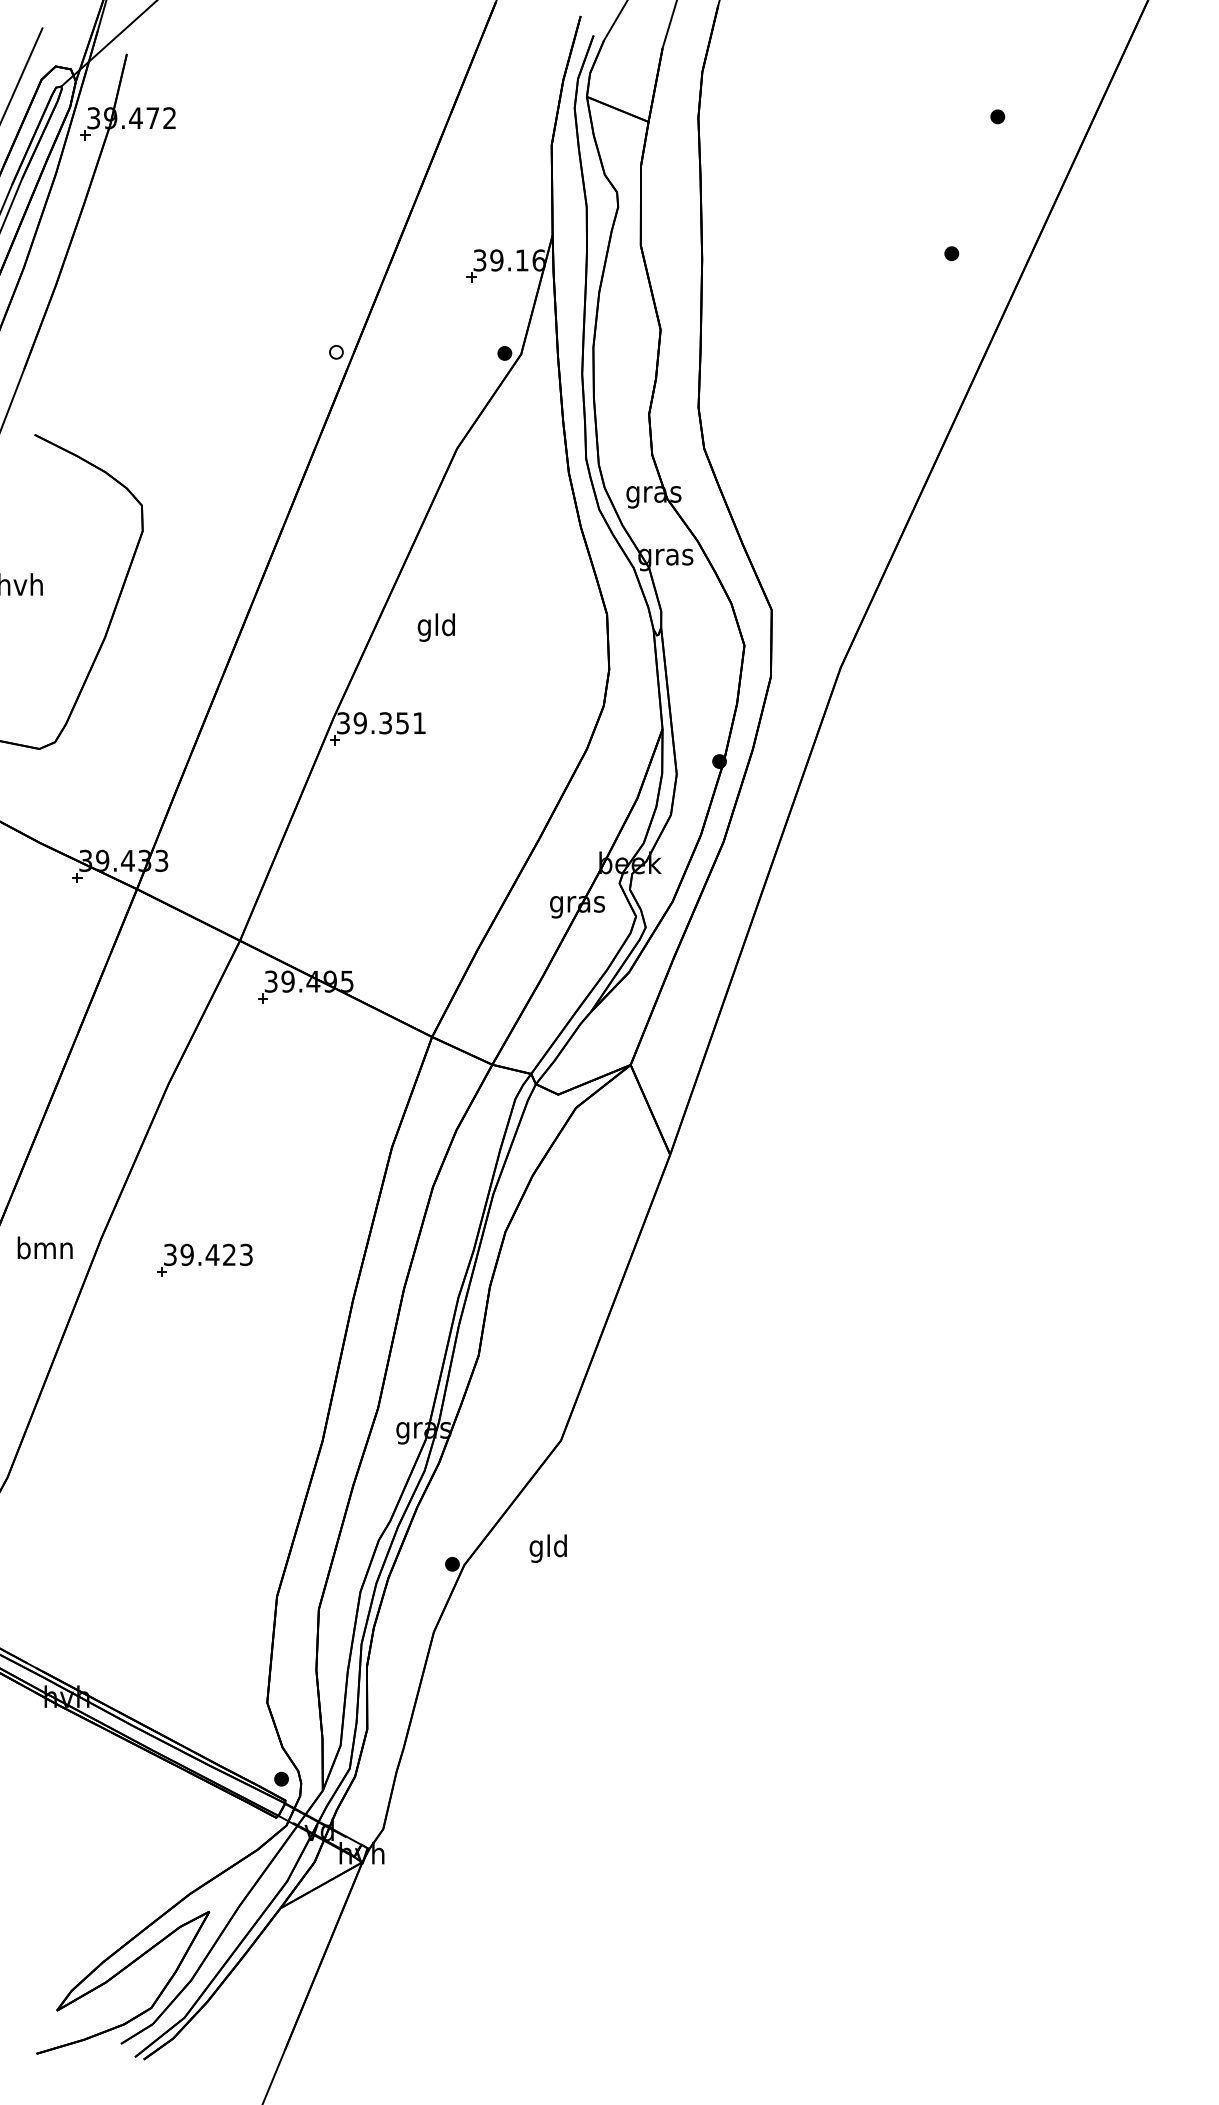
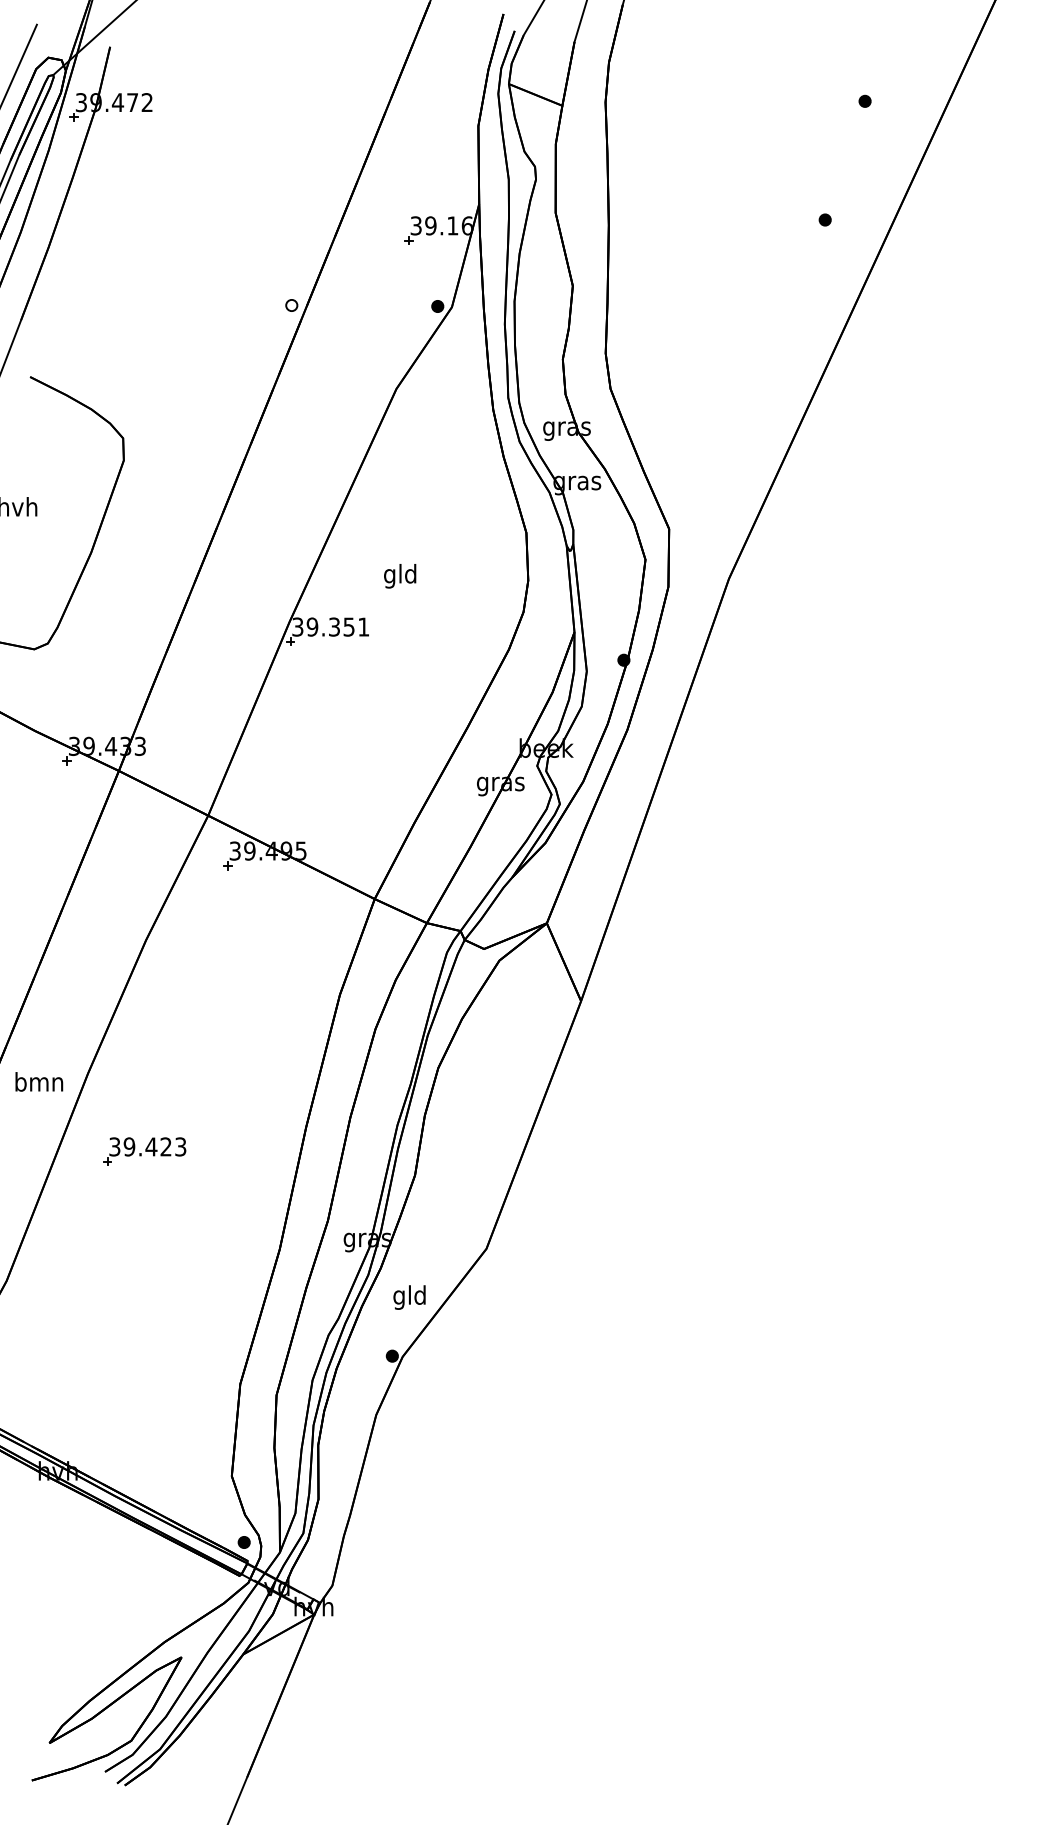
text: (435, 627) -> (399, 576), moved
part: (204, 1259) -> (144, 1150), moved
text: (547, 1548) -> (408, 1297), moved

